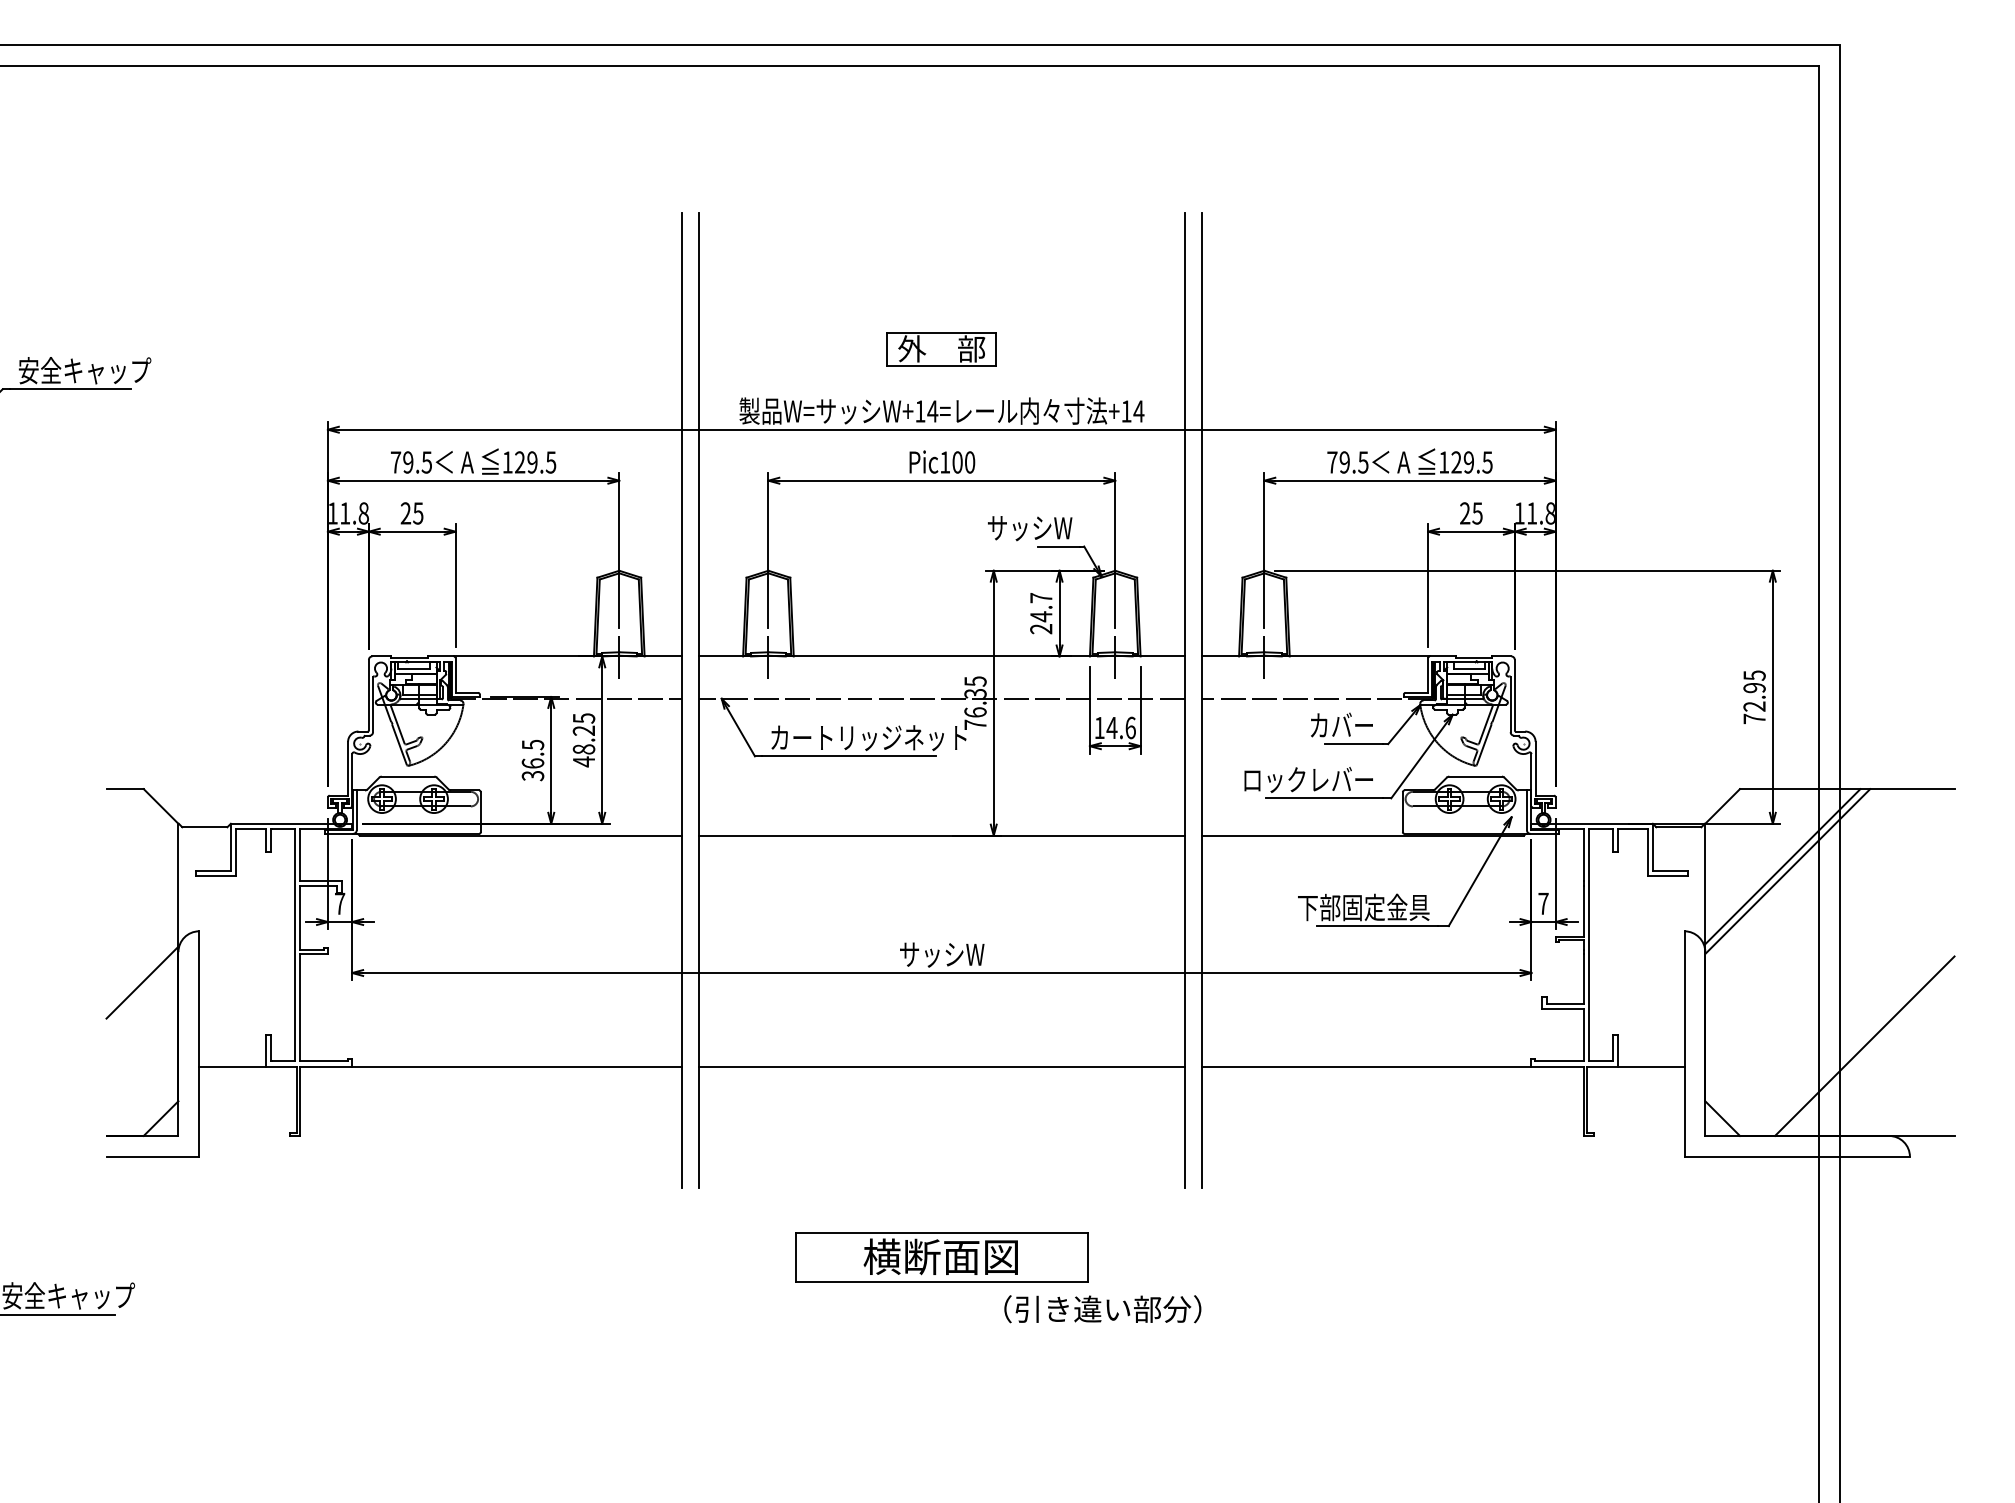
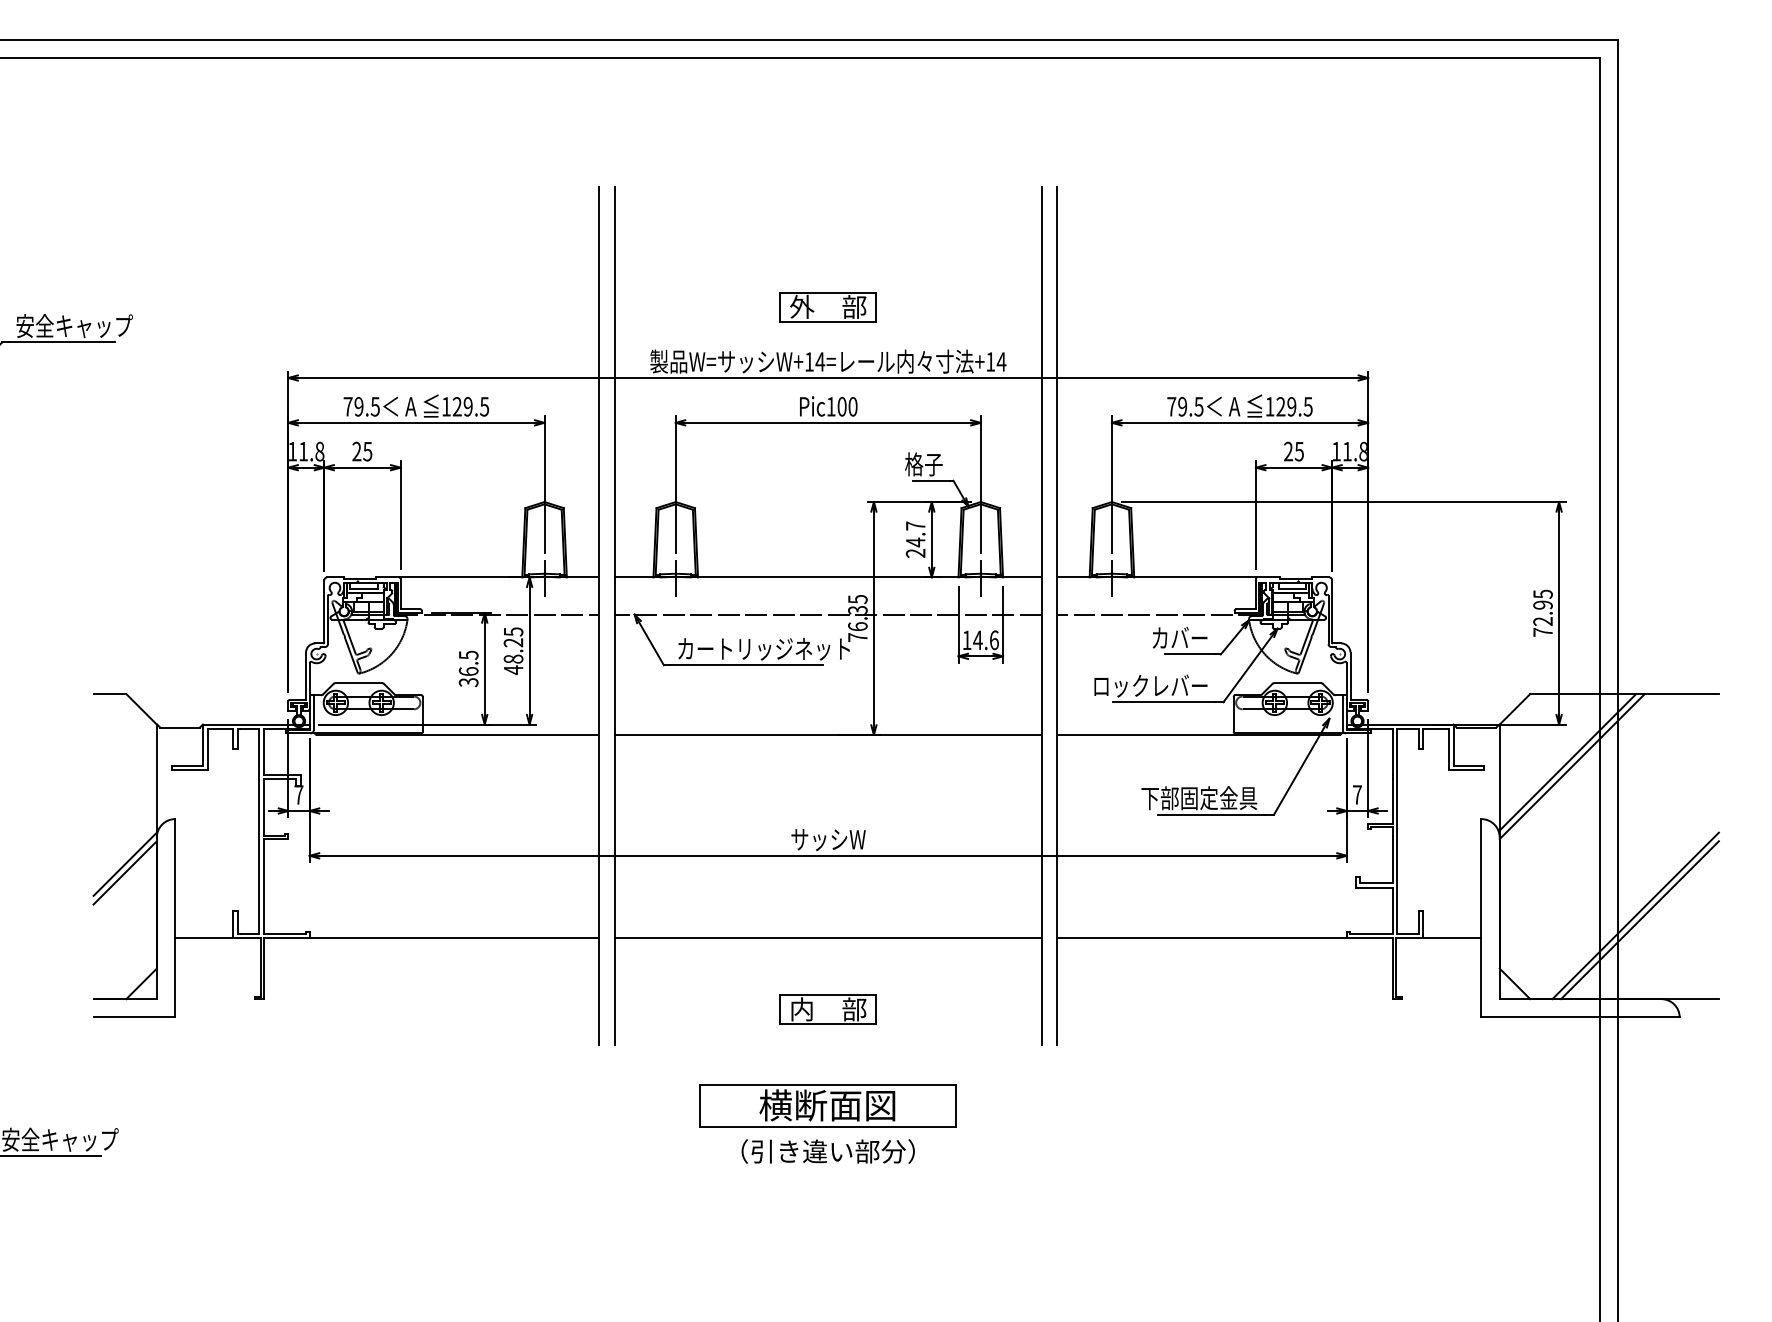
text: (1029, 527) -> (905, 463), サッシW -> 格子
line: (142, 992) -> (125, 872), added
line: (1859, 1040) -> (1635, 915), added
part: (941, 1147) -> (827, 1009), added
text: (1102, 1309) -> (827, 1151), moved

